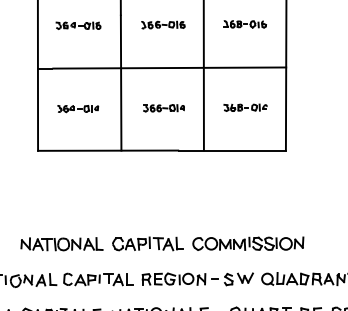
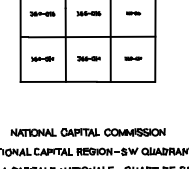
part: (245, 24) -> (133, 13), size x0.6
part: (245, 107) -> (133, 58), size x0.7

